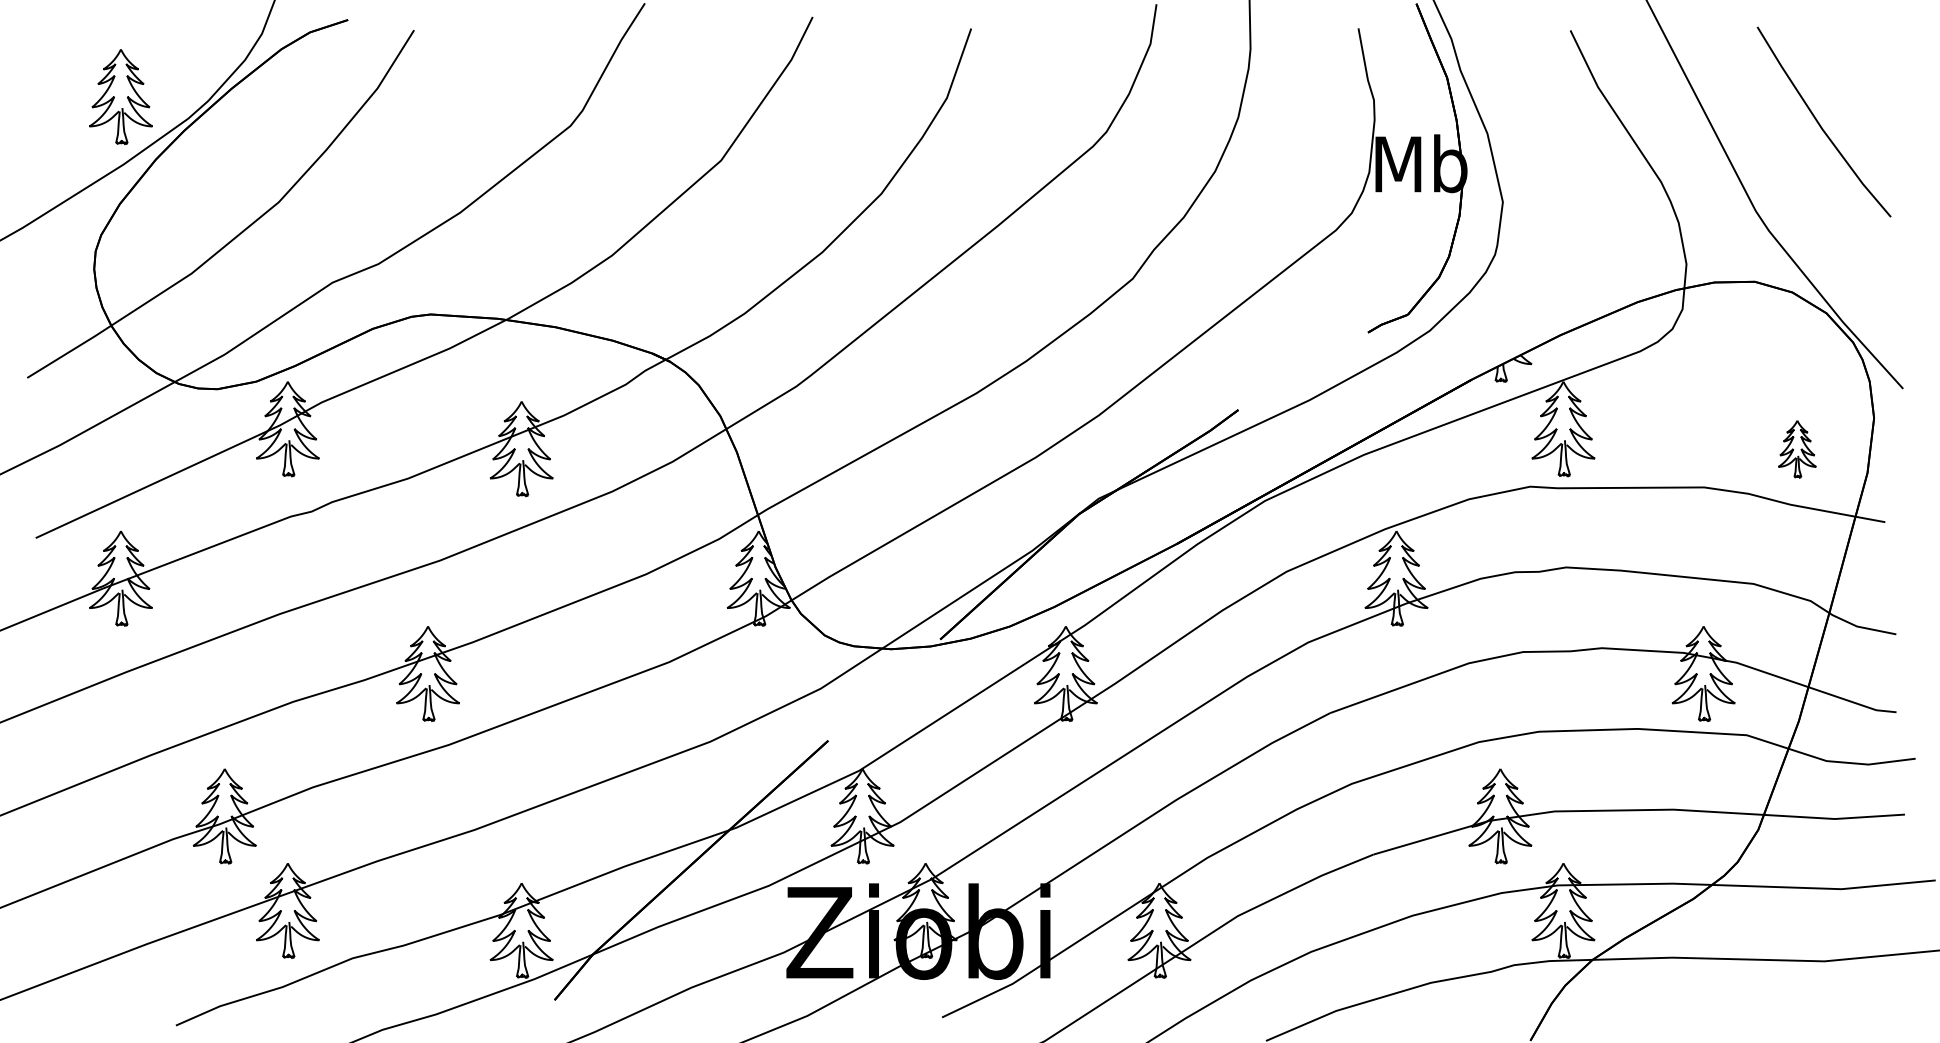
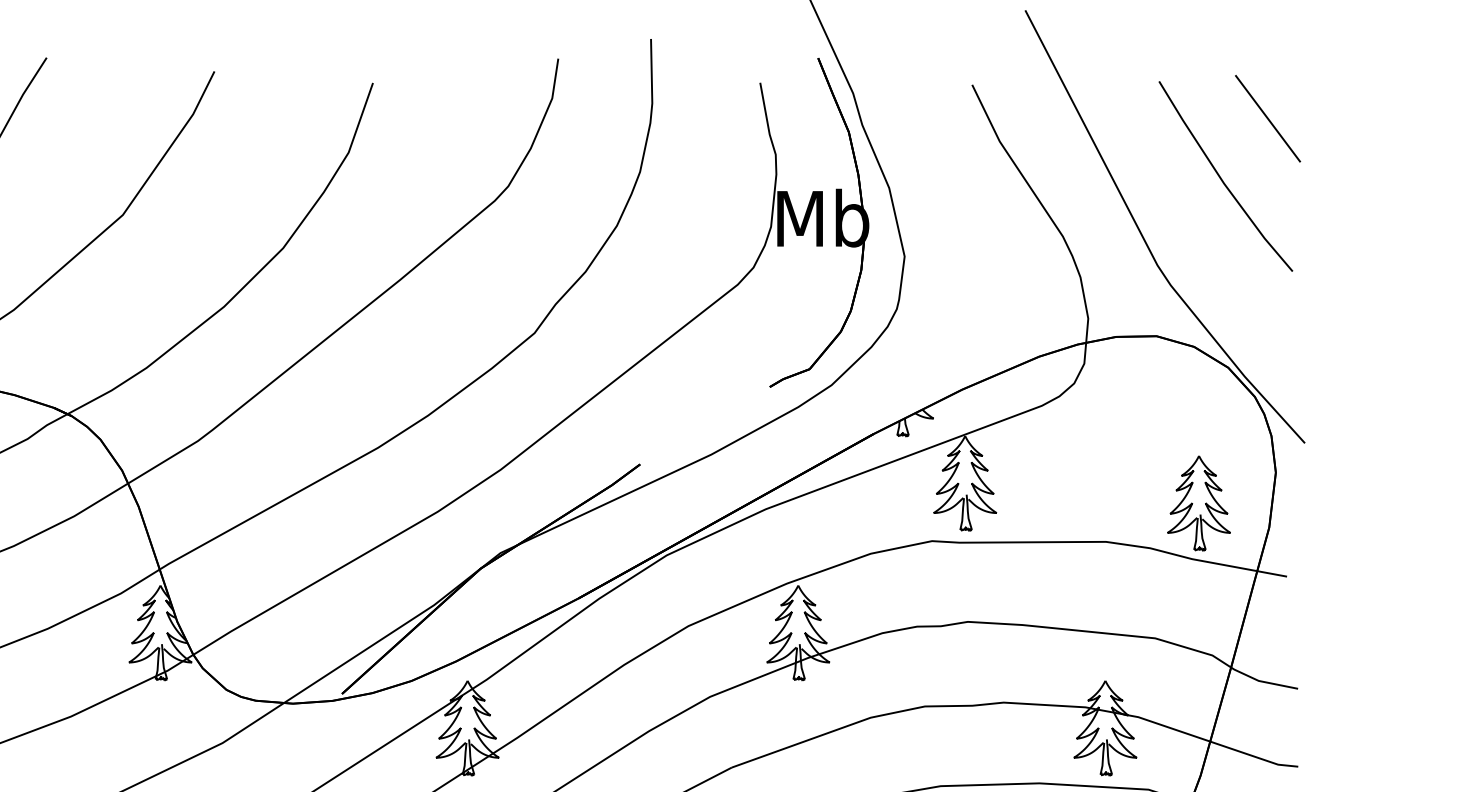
line: (1866, 64) -> (1268, 118), added
part: (1797, 449) -> (1199, 503), size x1.67

